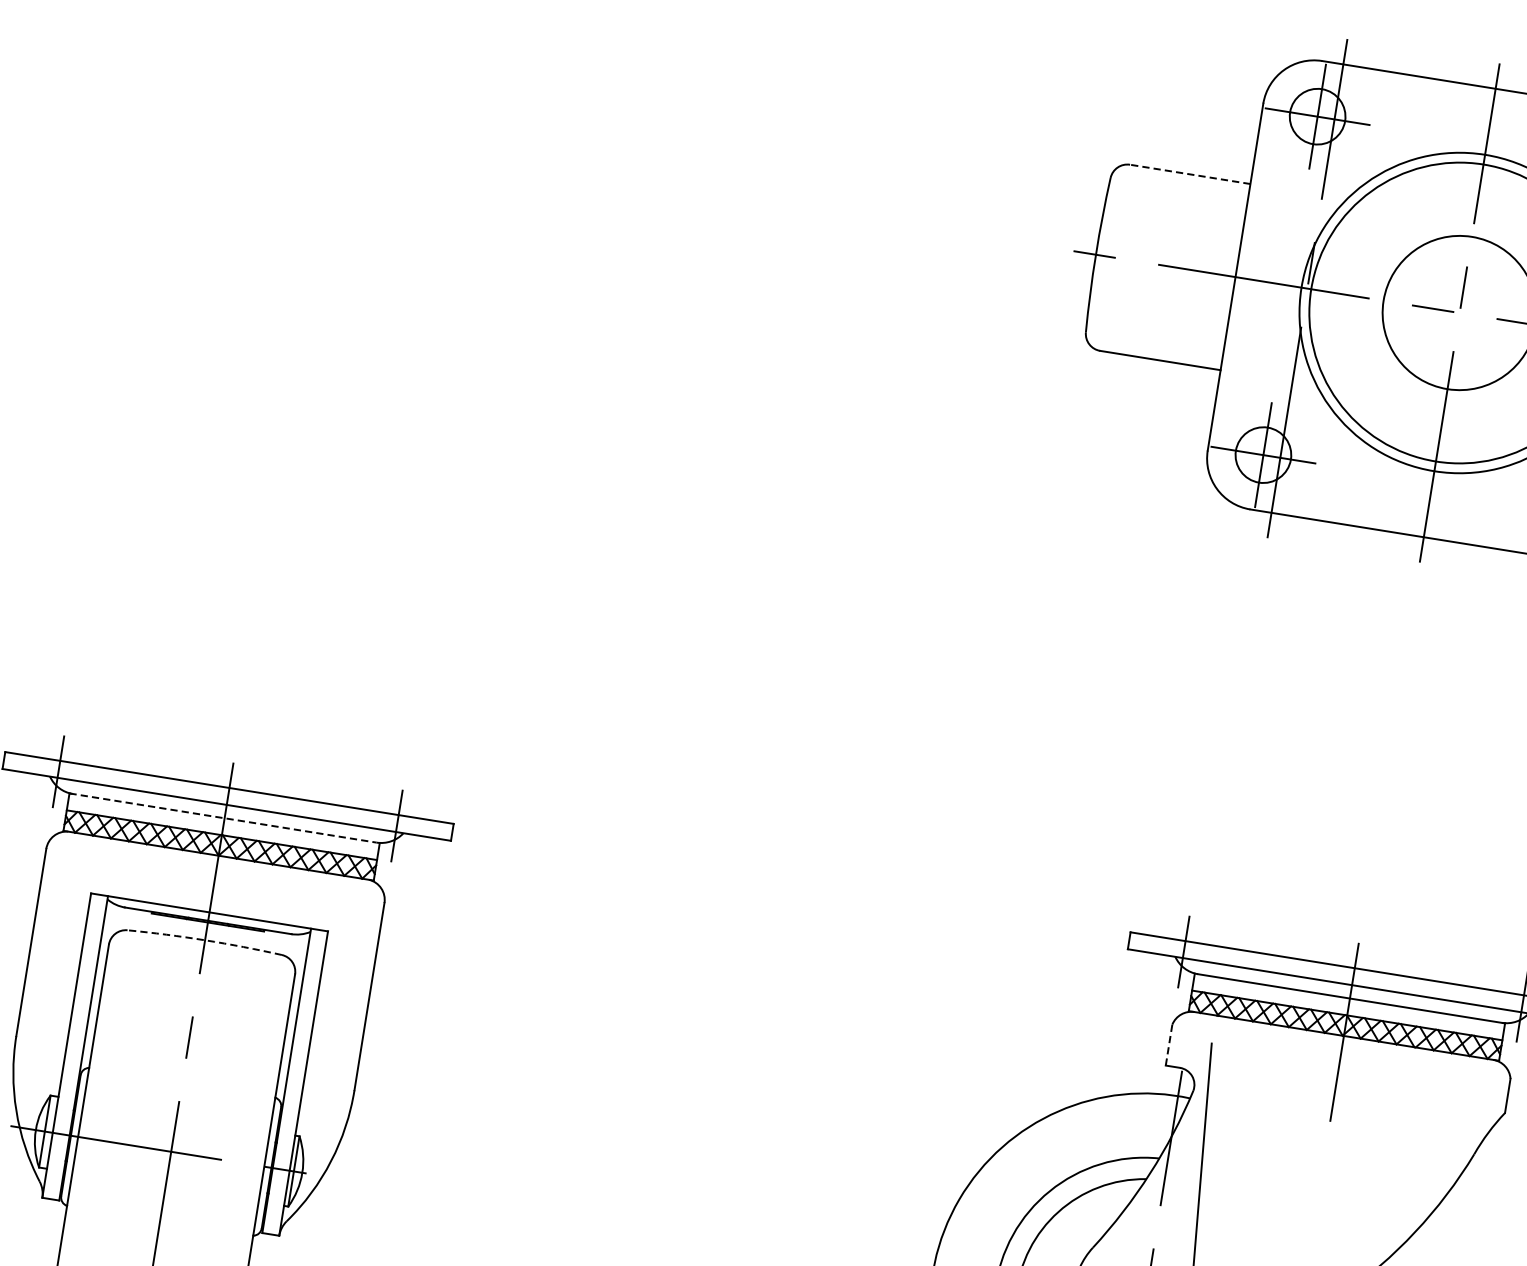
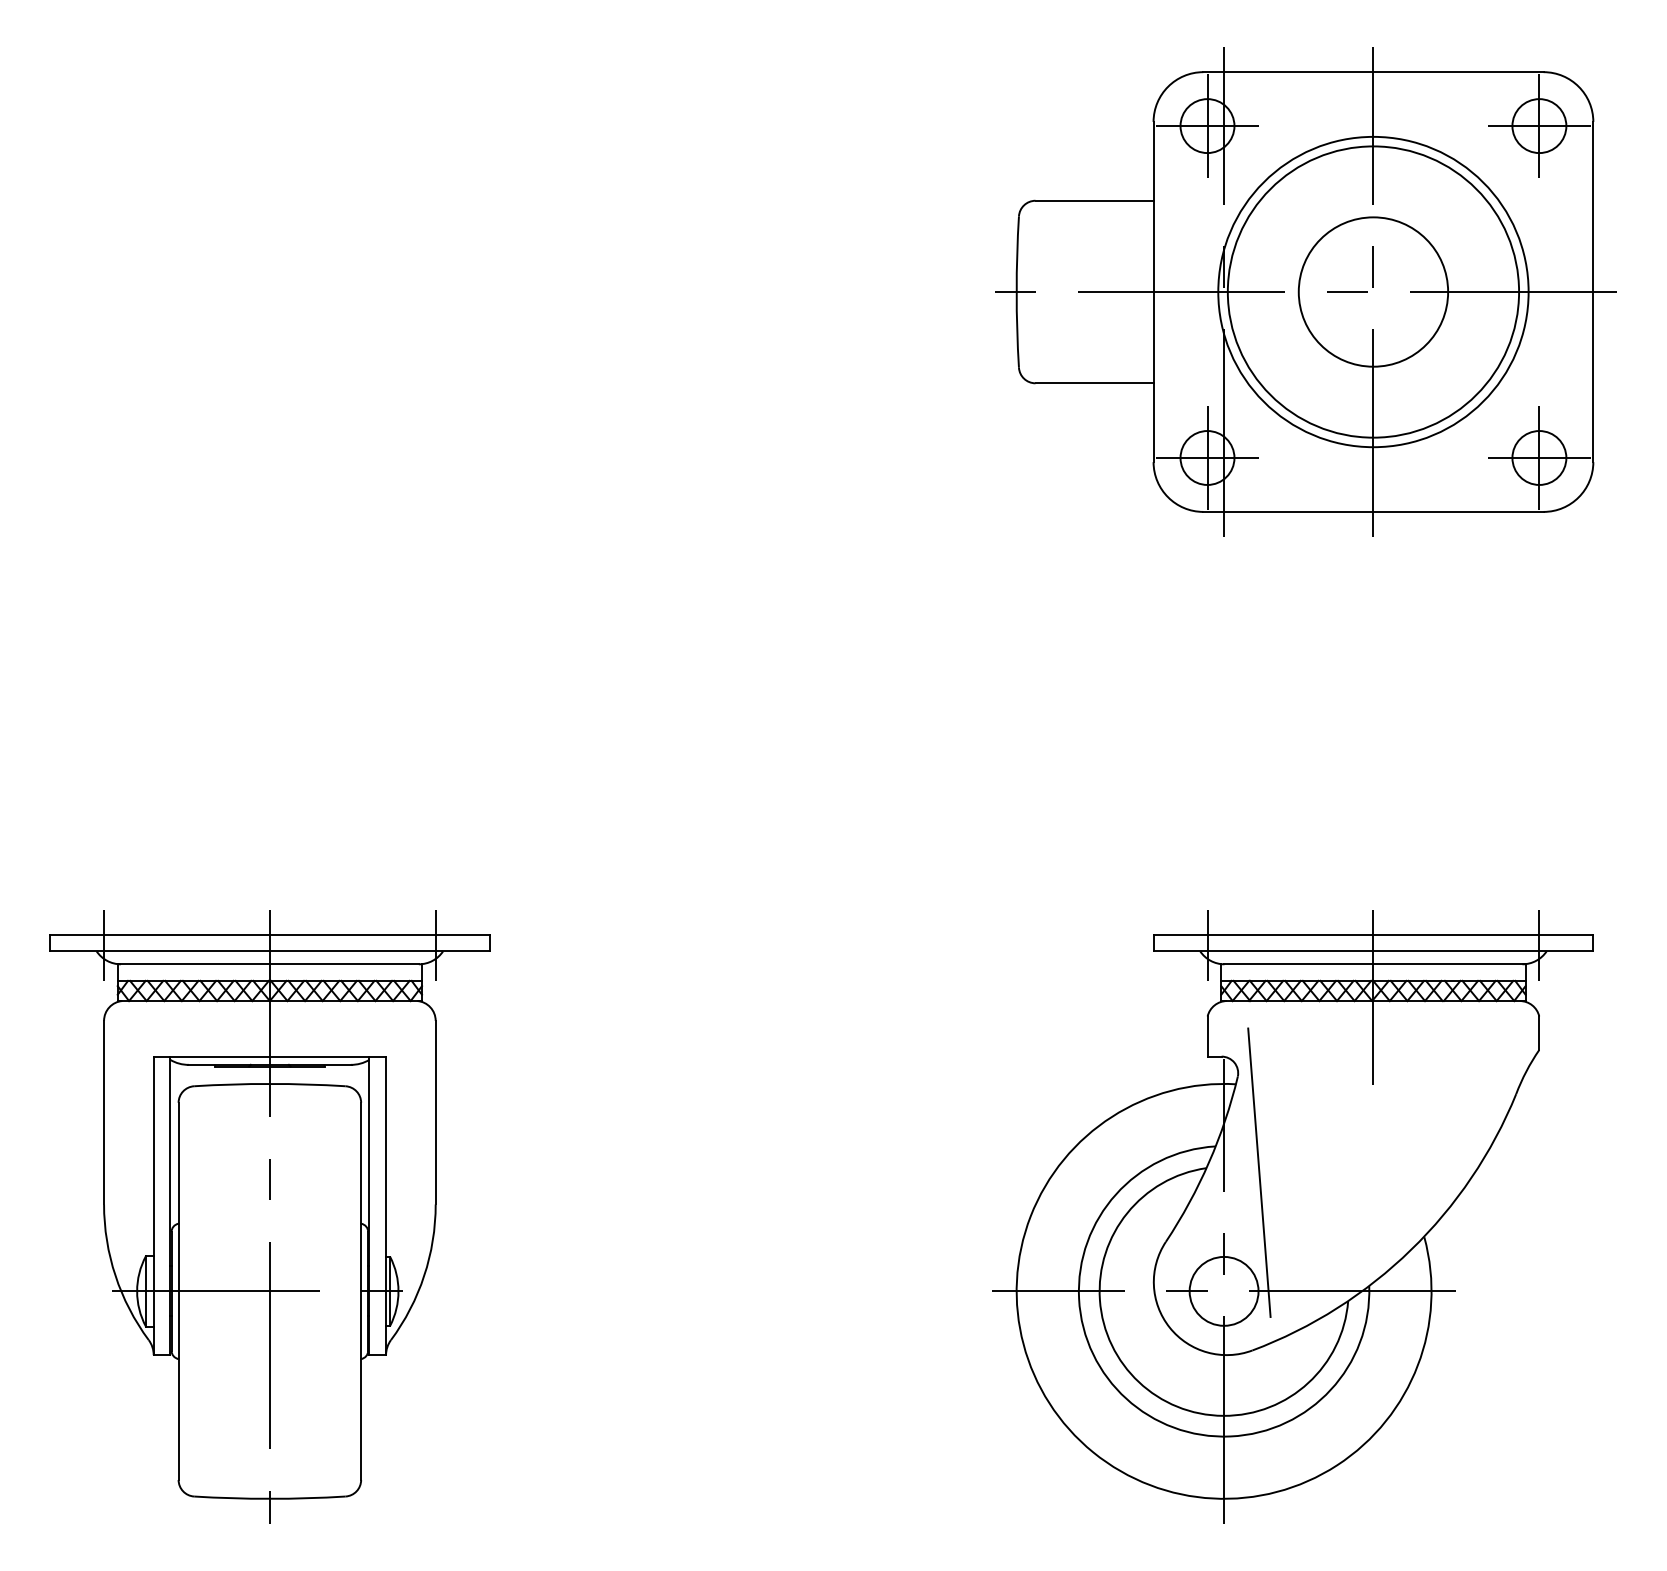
line: (1190, 174) -> (1094, 200), dashed -> solid
line: (223, 818) -> (268, 964), dashed -> solid
arc: (204, 939) -> (269, 1083), dashed -> solid
line: (1168, 1045) -> (1207, 1036), dashed -> solid

